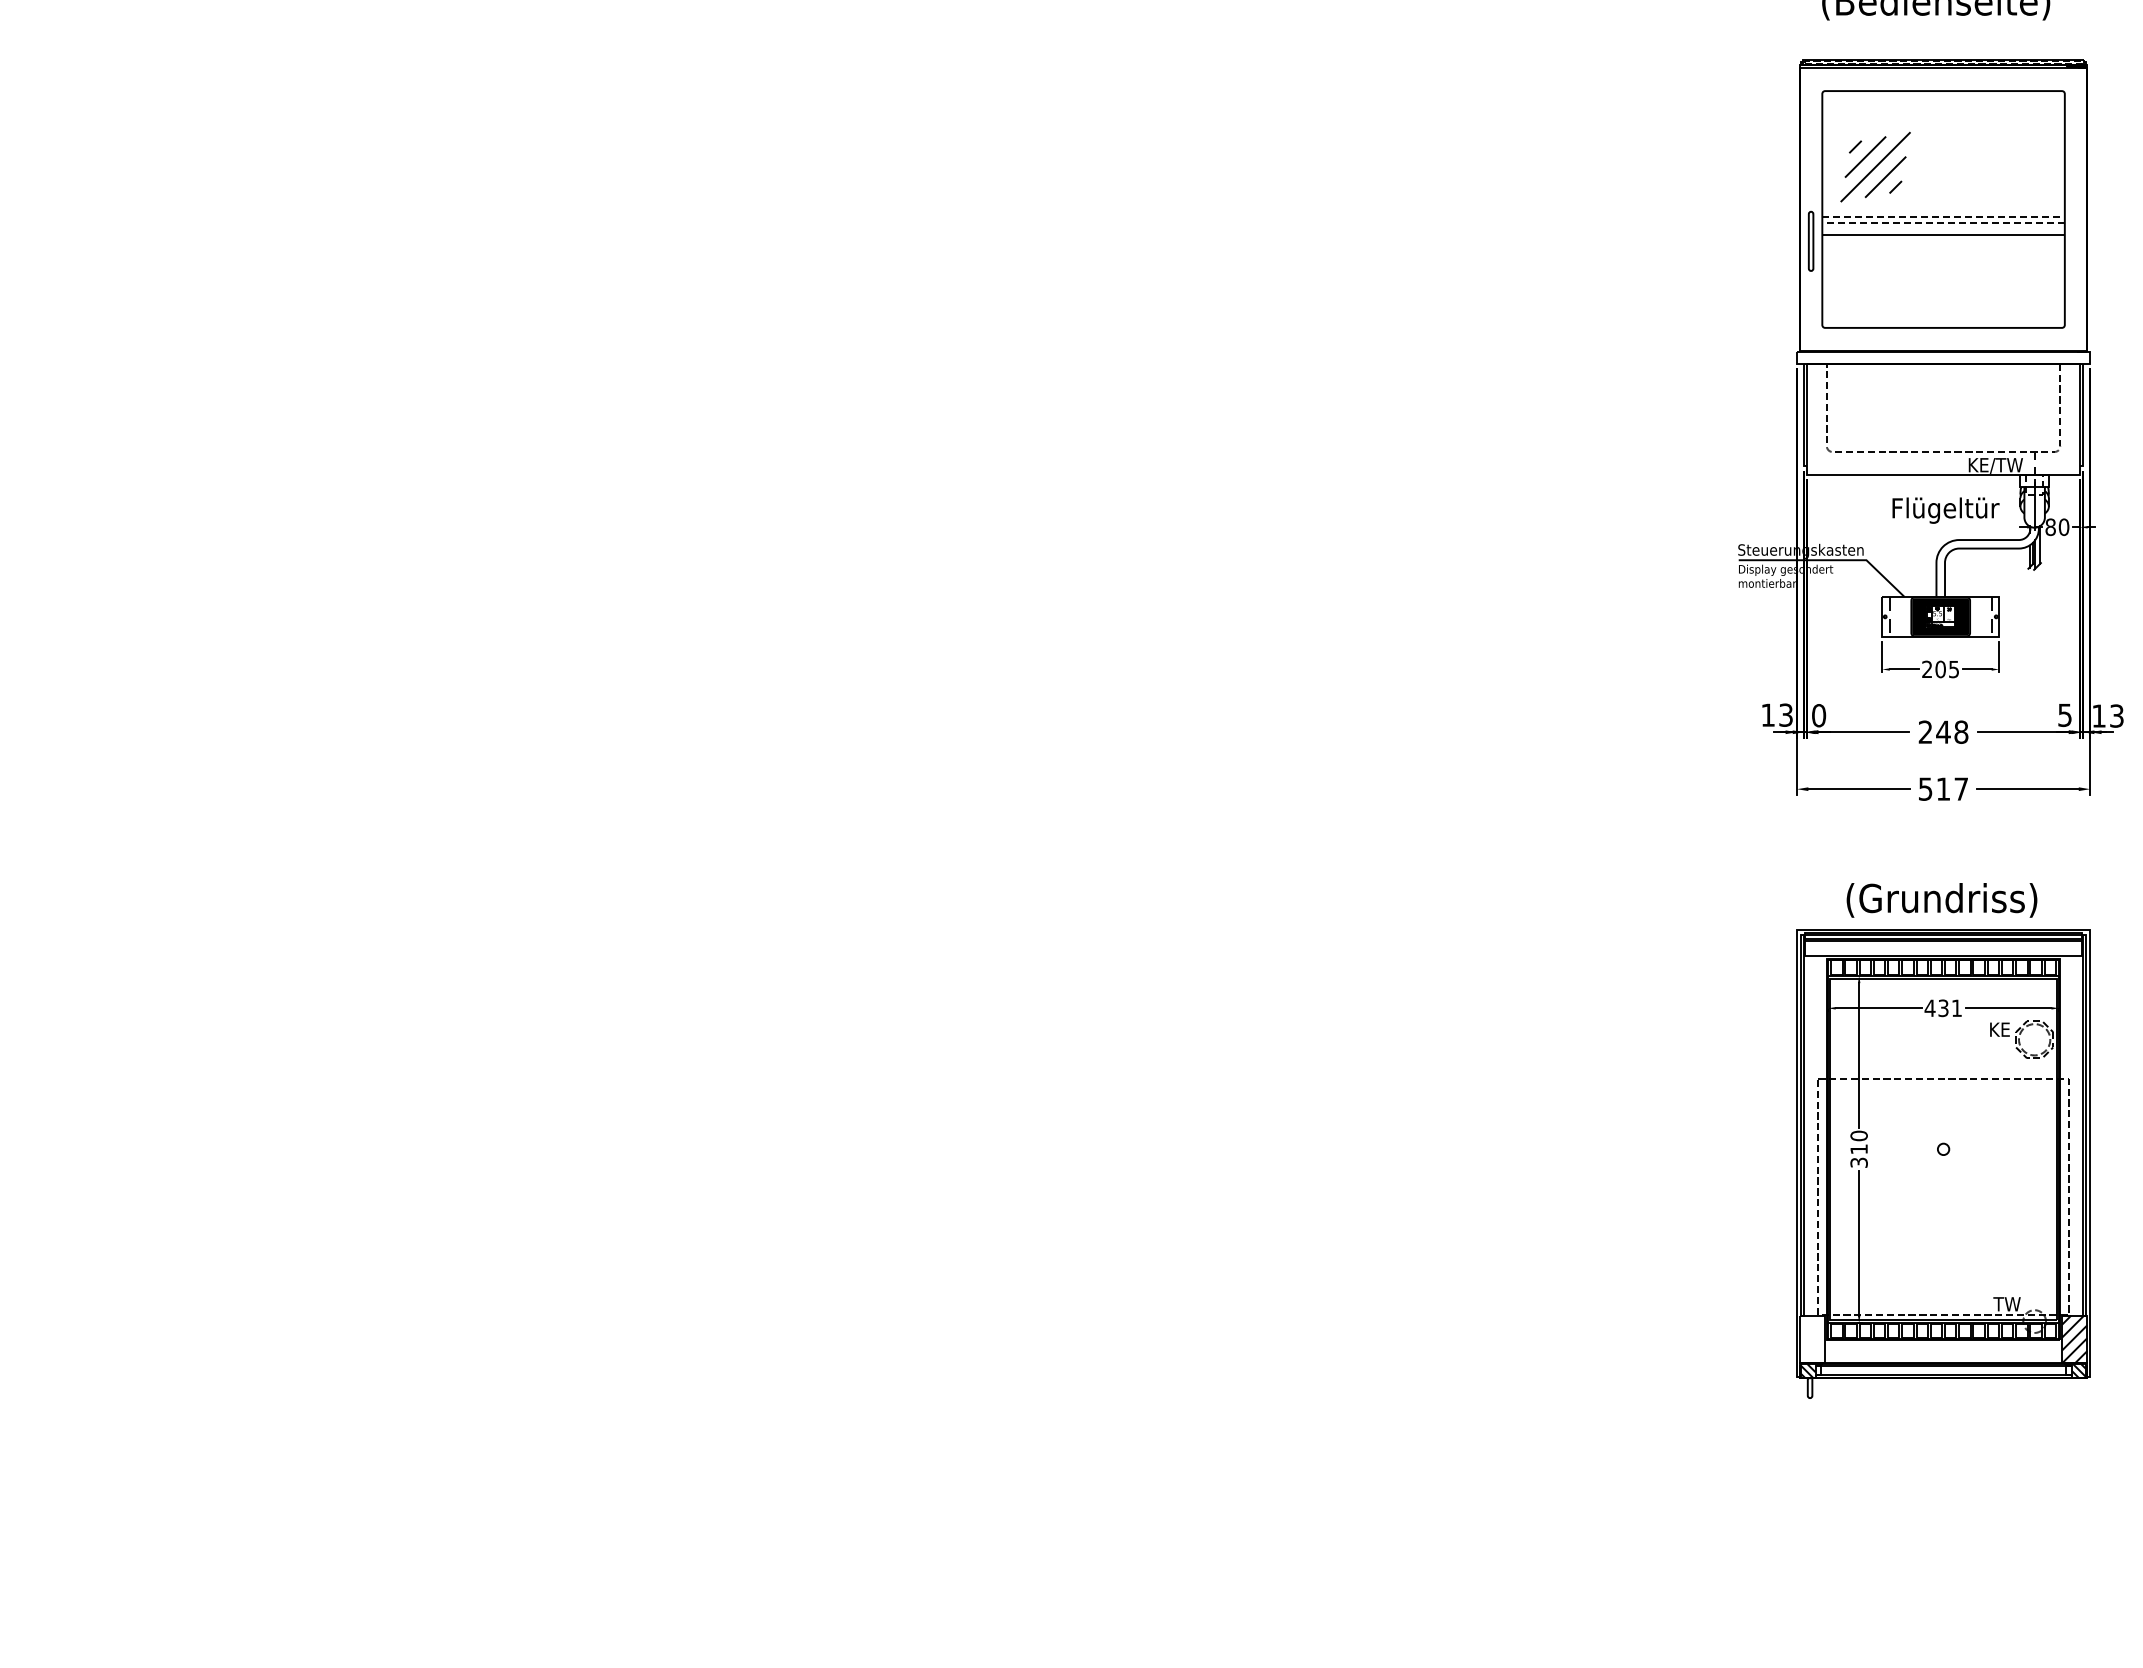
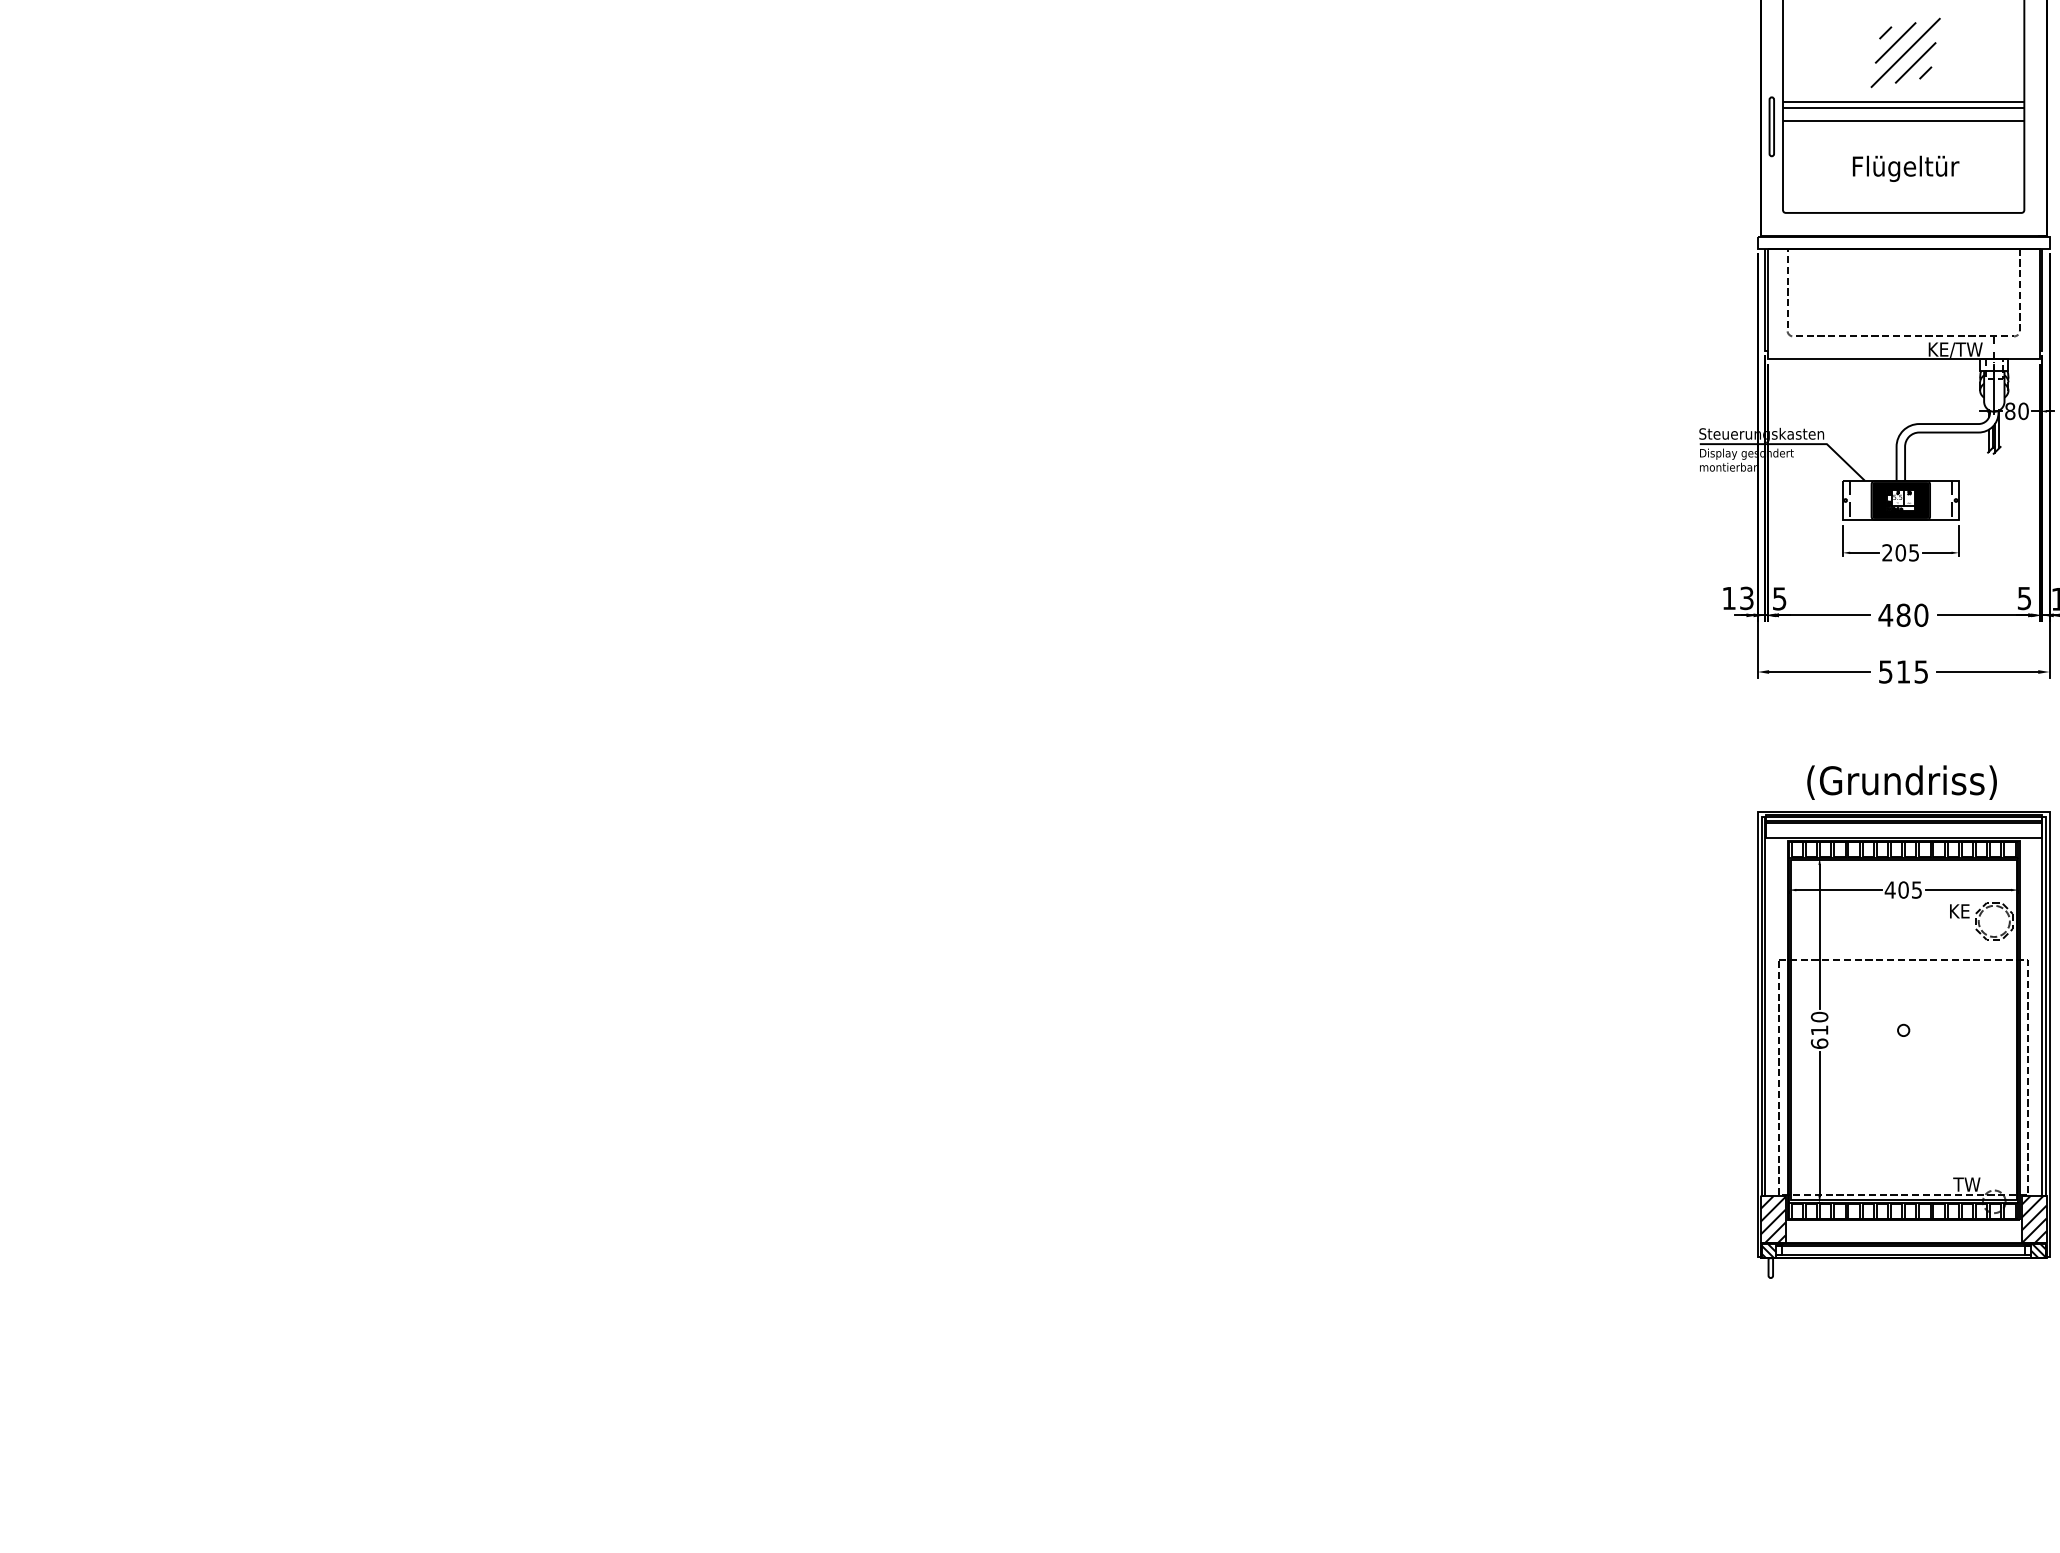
part: (1875, 166) -> (1905, 52), moved
line: (1944, 216) -> (1904, 102), dashed -> solid
line: (1943, 222) -> (1903, 108), dashed -> solid
text: (1945, 510) -> (1905, 168), moved
text: (1819, 715) -> (1780, 598), 0 -> 5
text: (1943, 731) -> (1903, 614), 248 -> 480
text: (1960, 788) -> (1920, 671), 517 -> 515
text: (1949, 1008) -> (1909, 890), 431 -> 405
text: (1858, 1162) -> (1818, 1043), 310 -> 610
hatch: (1811, 1338) -> (1772, 1218), added

